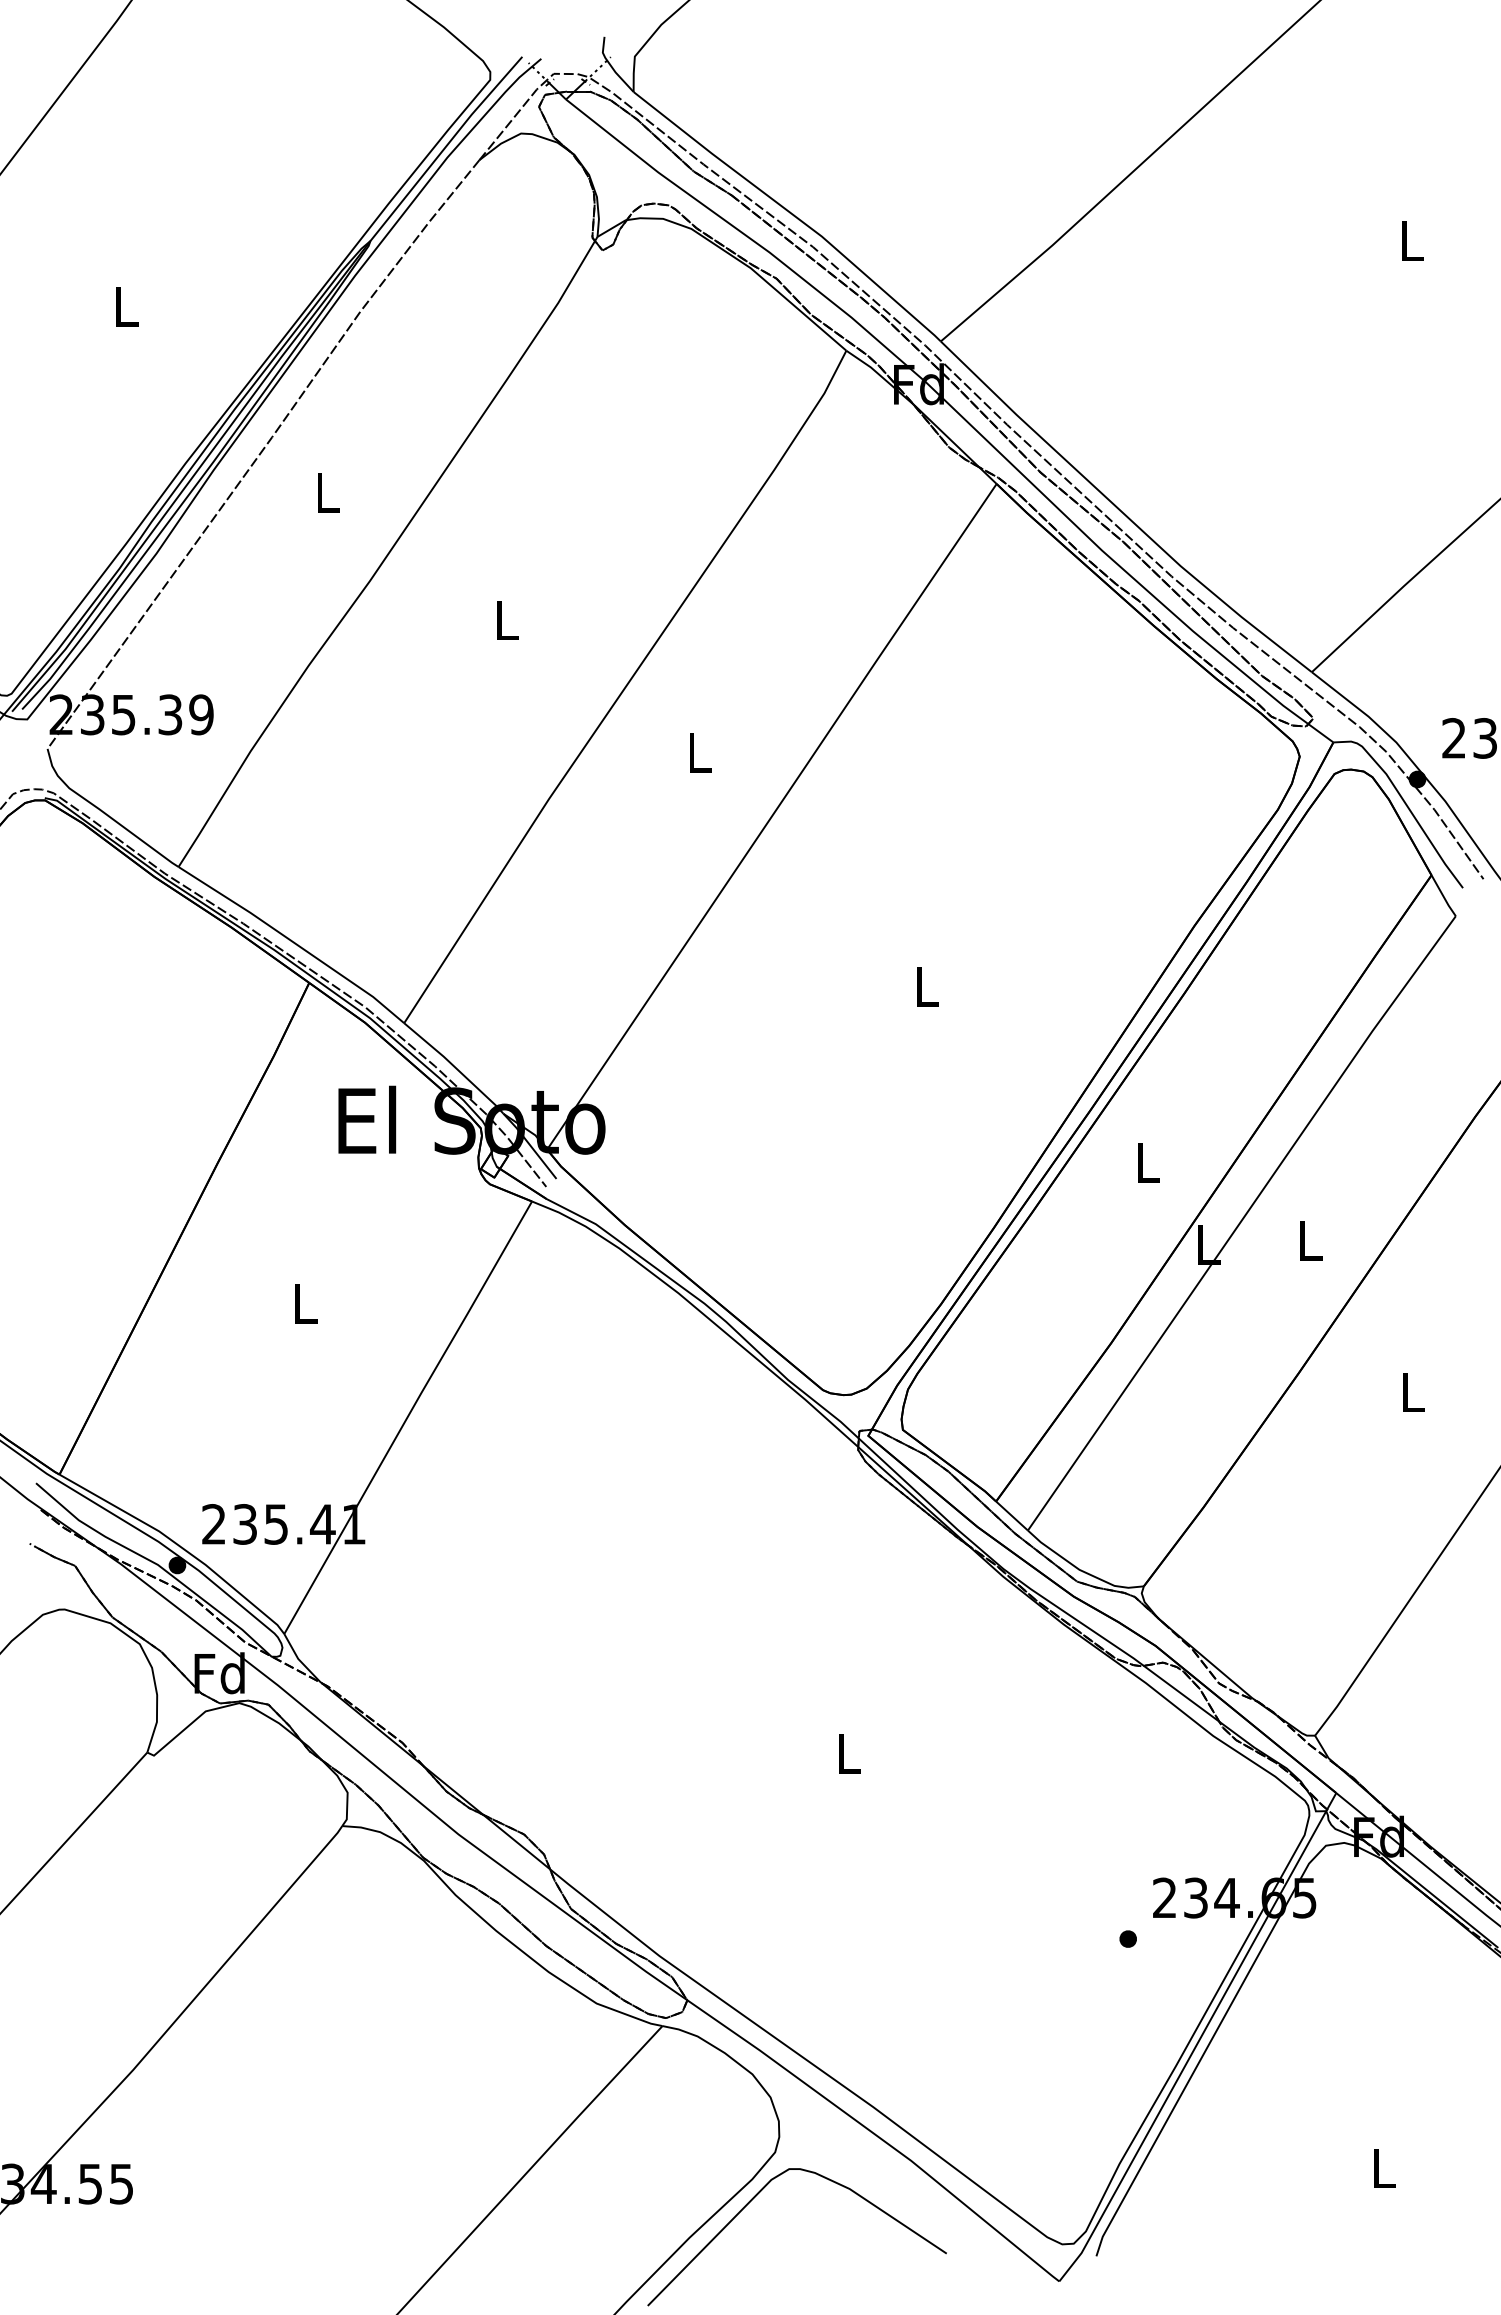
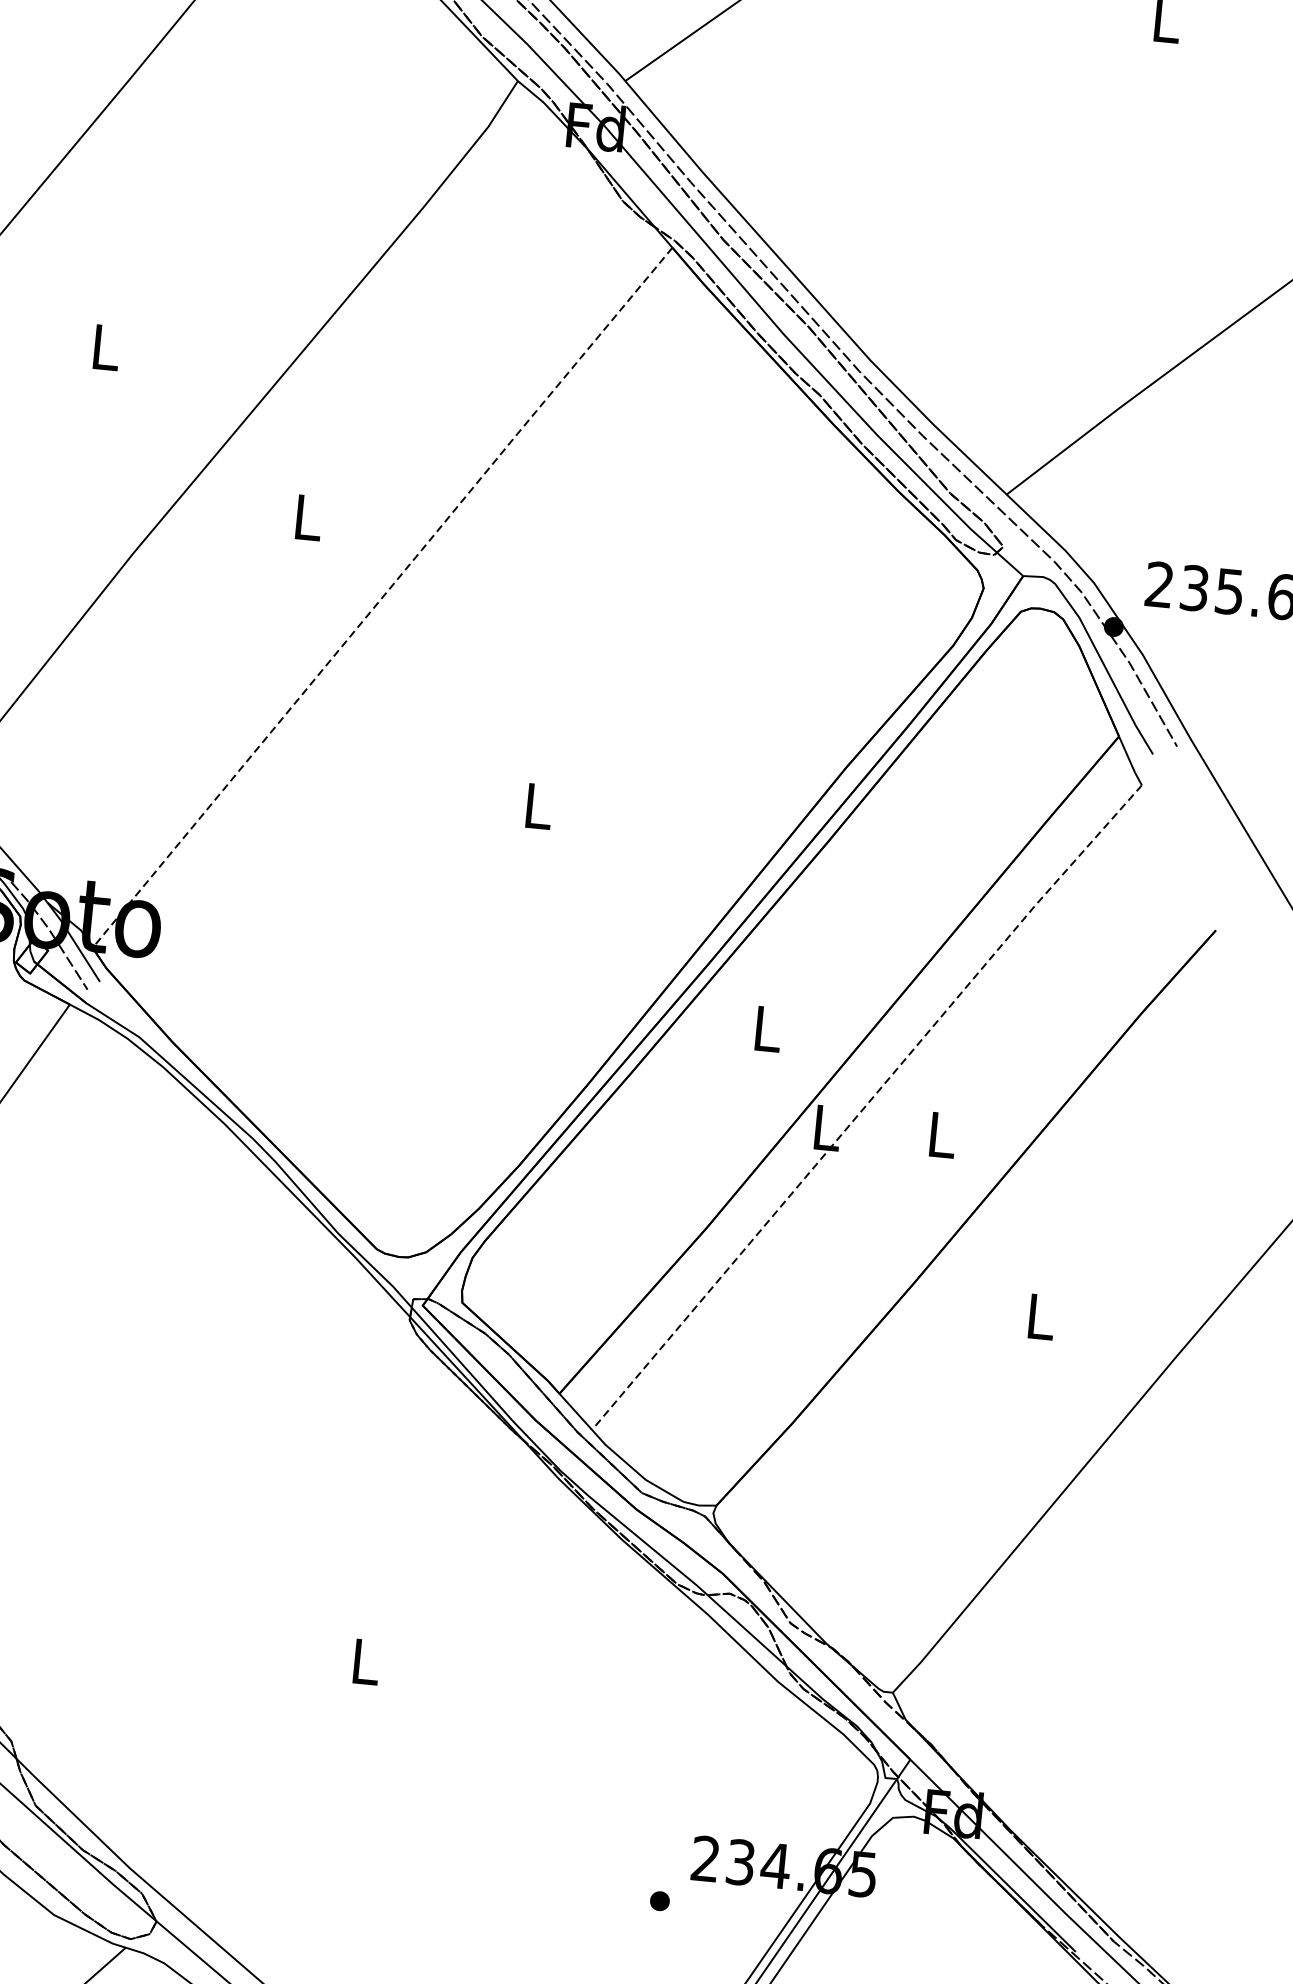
line: (772, 815) -> (383, 596), solid -> dashed
line: (1240, 1222) -> (865, 1106), solid -> dashed

